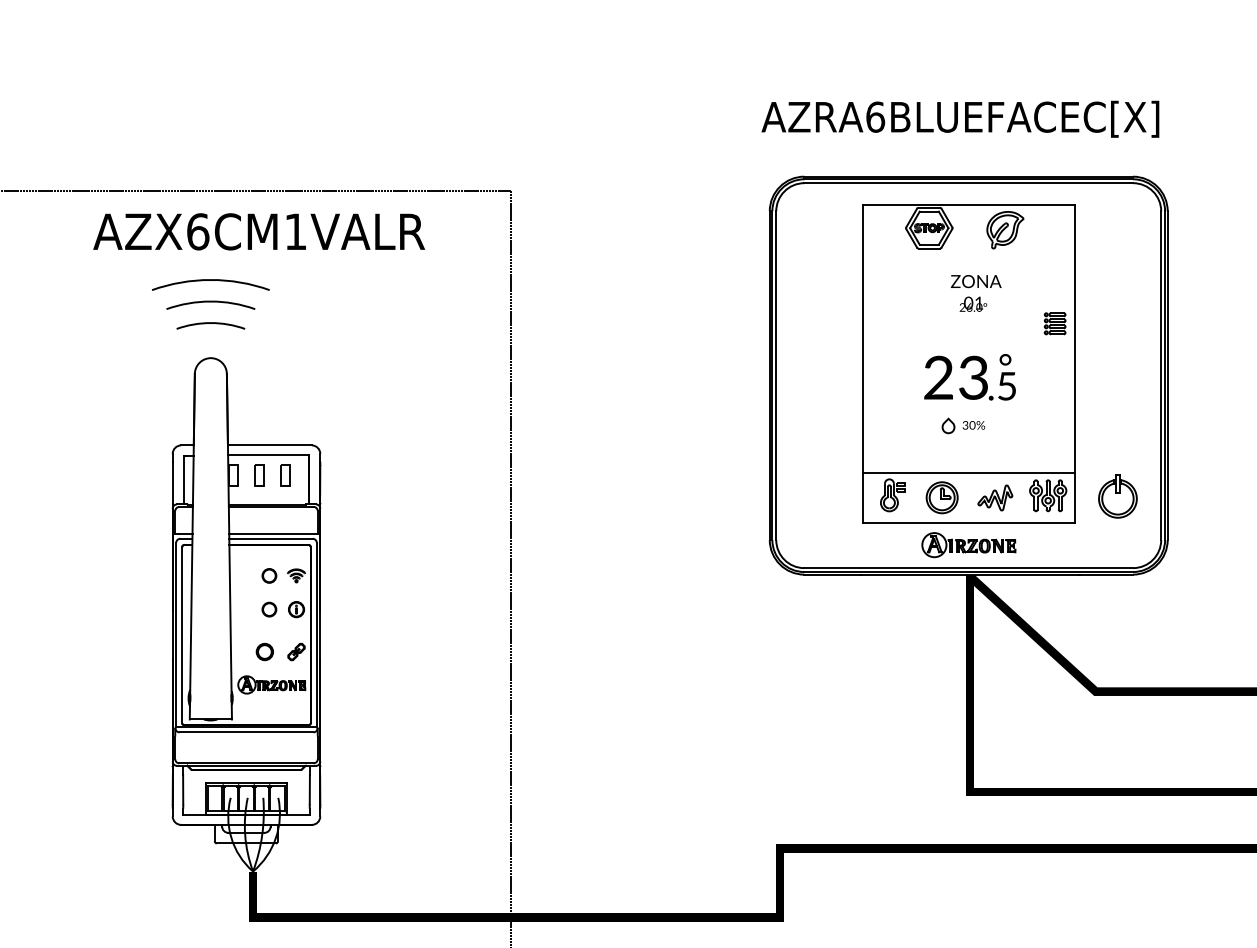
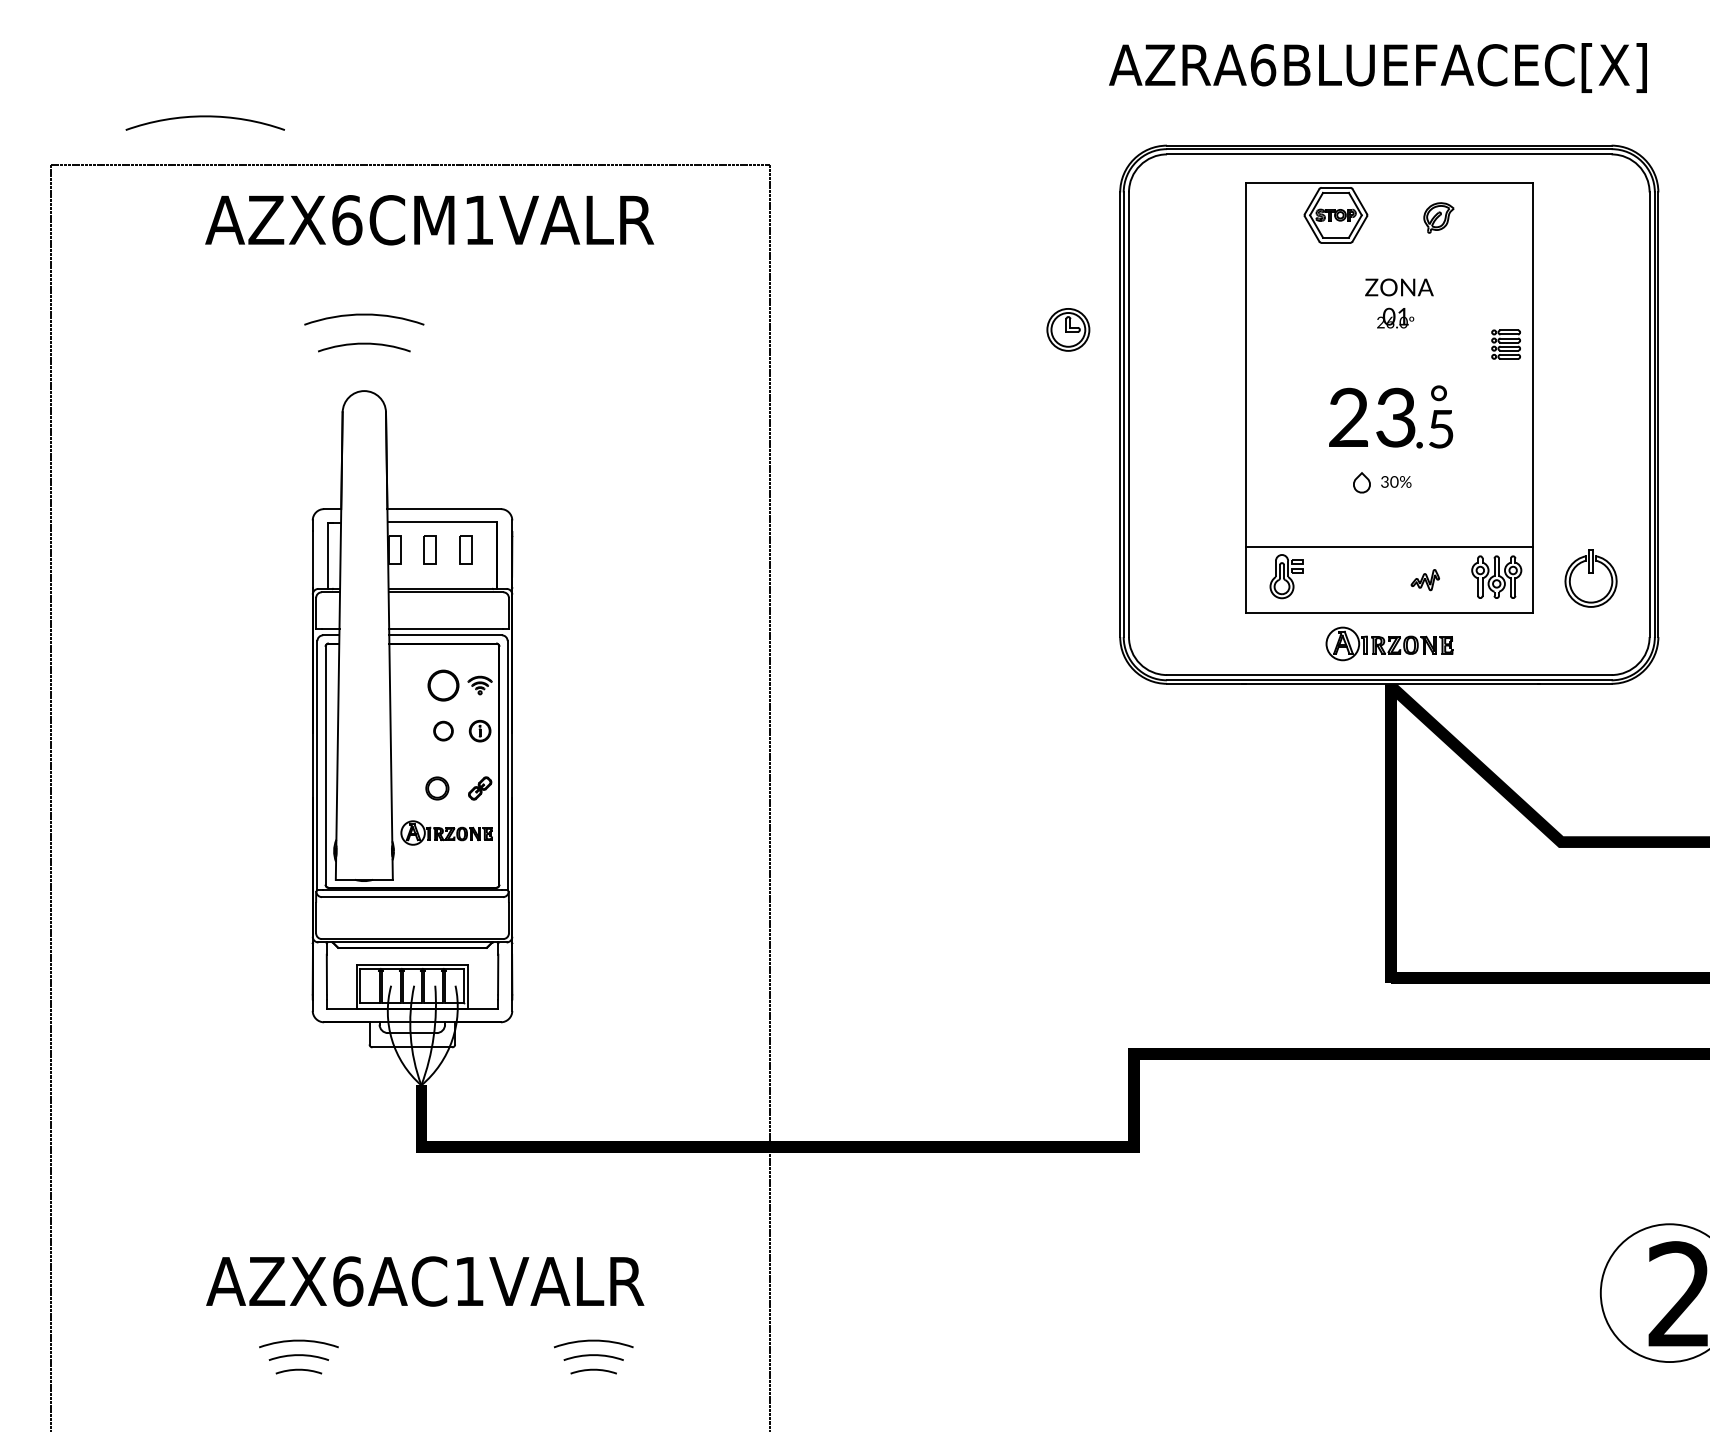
part: (1005, 229) -> (1438, 217), size x0.6
arc: (210, 280) -> (204, 117), moved
part: (942, 497) -> (1068, 329), moved
part: (995, 497) -> (1425, 579), size x0.6
circle: (269, 575) -> (443, 685), size x1.6

